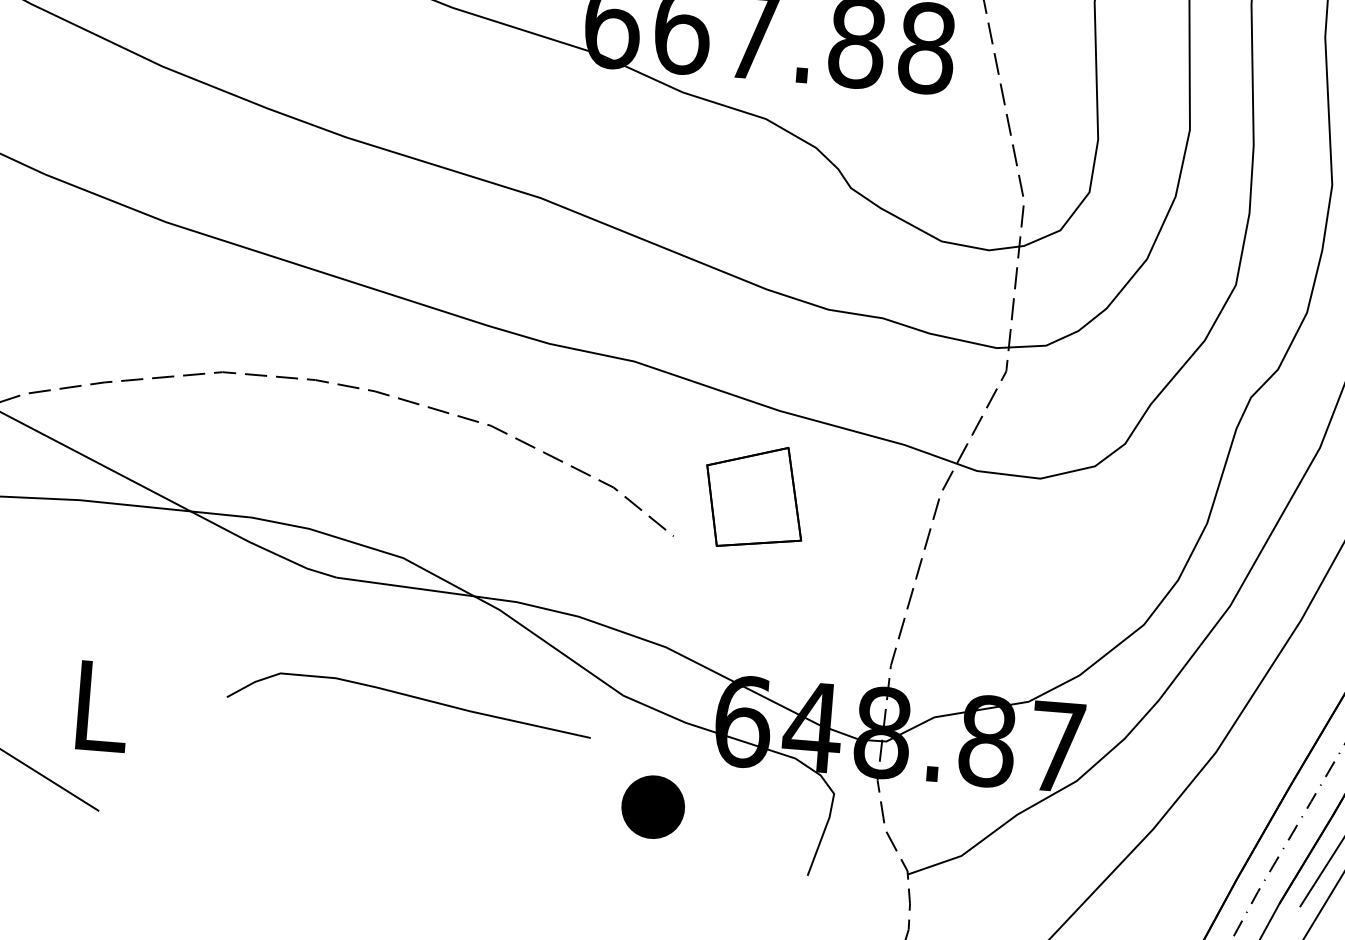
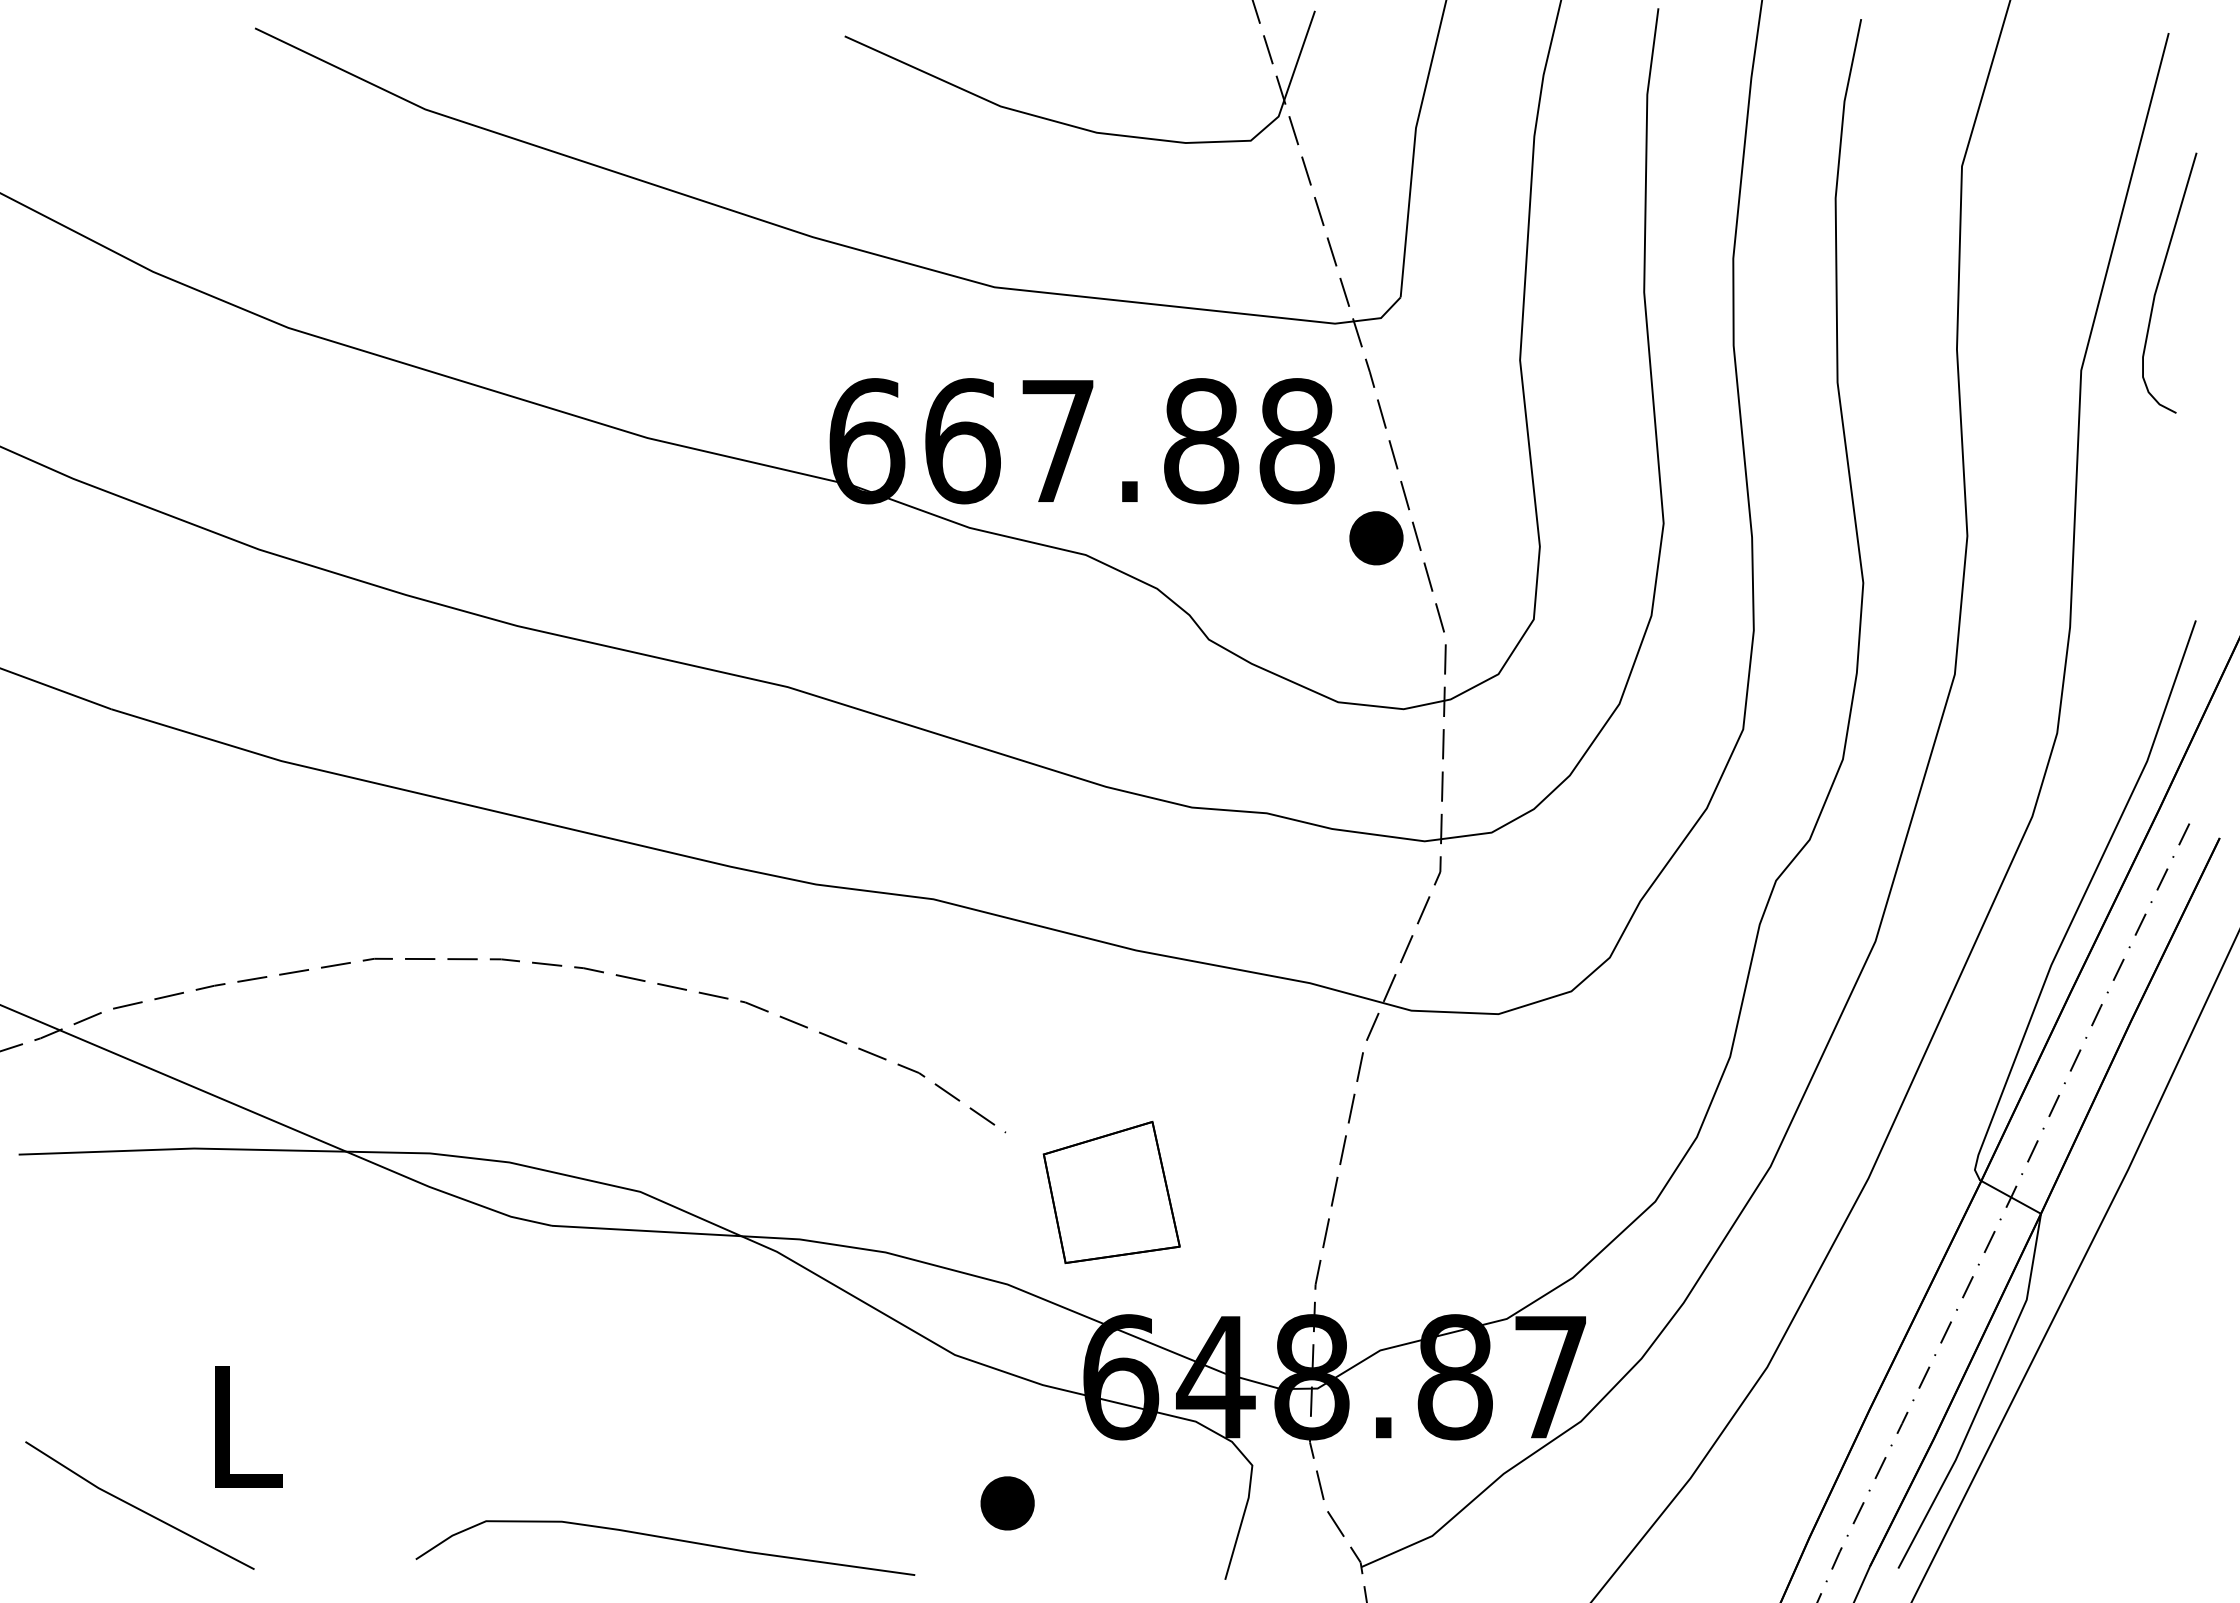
part: (979, 124) -> (1376, 538), added
part: (754, 497) -> (1111, 1192), moved
curve: (411, 697) -> (667, 1539), moved
part: (653, 807) -> (1007, 1503), size x0.62

